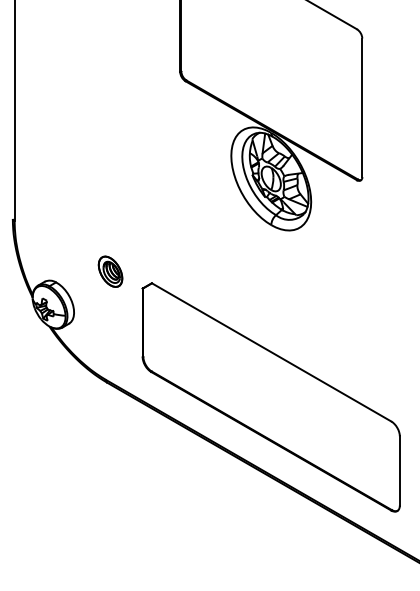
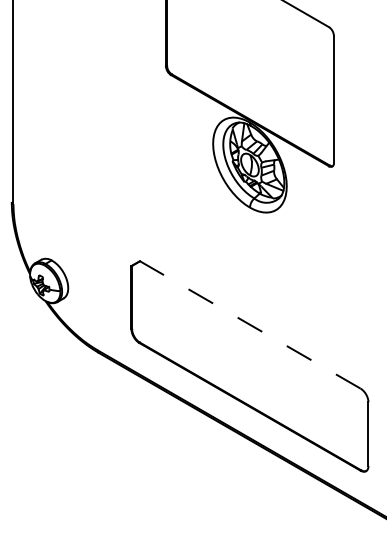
part: (110, 271) -> (101, 250), removed
line: (270, 351) -> (249, 324), solid -> dashed

